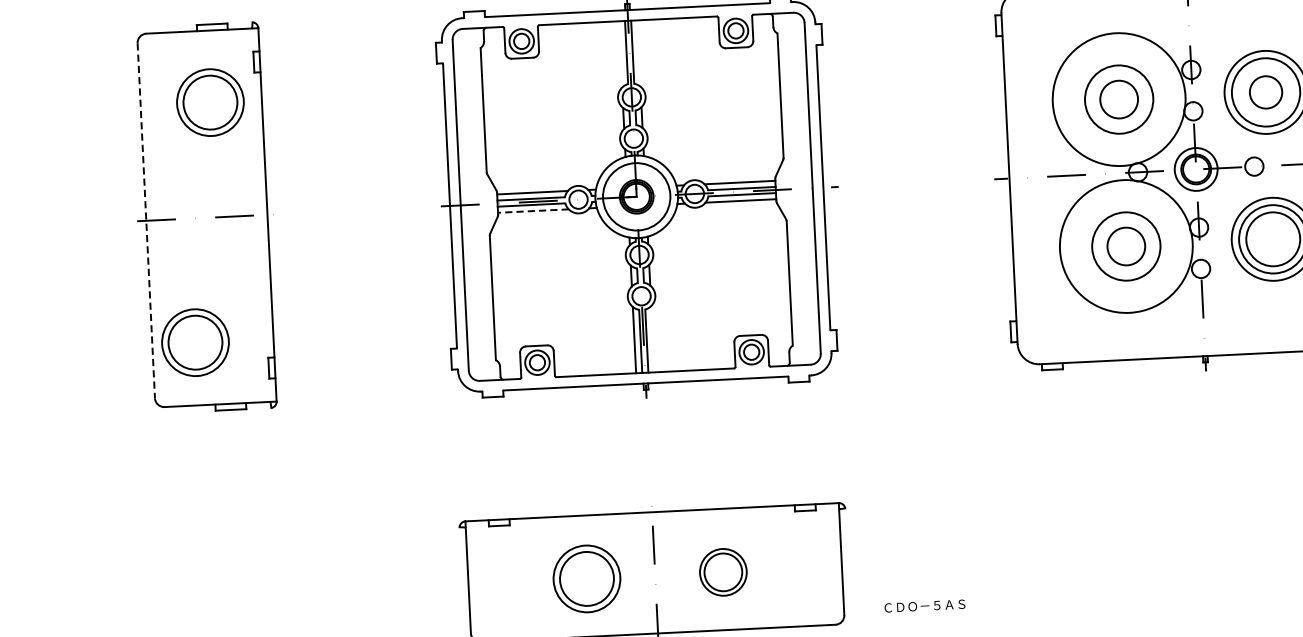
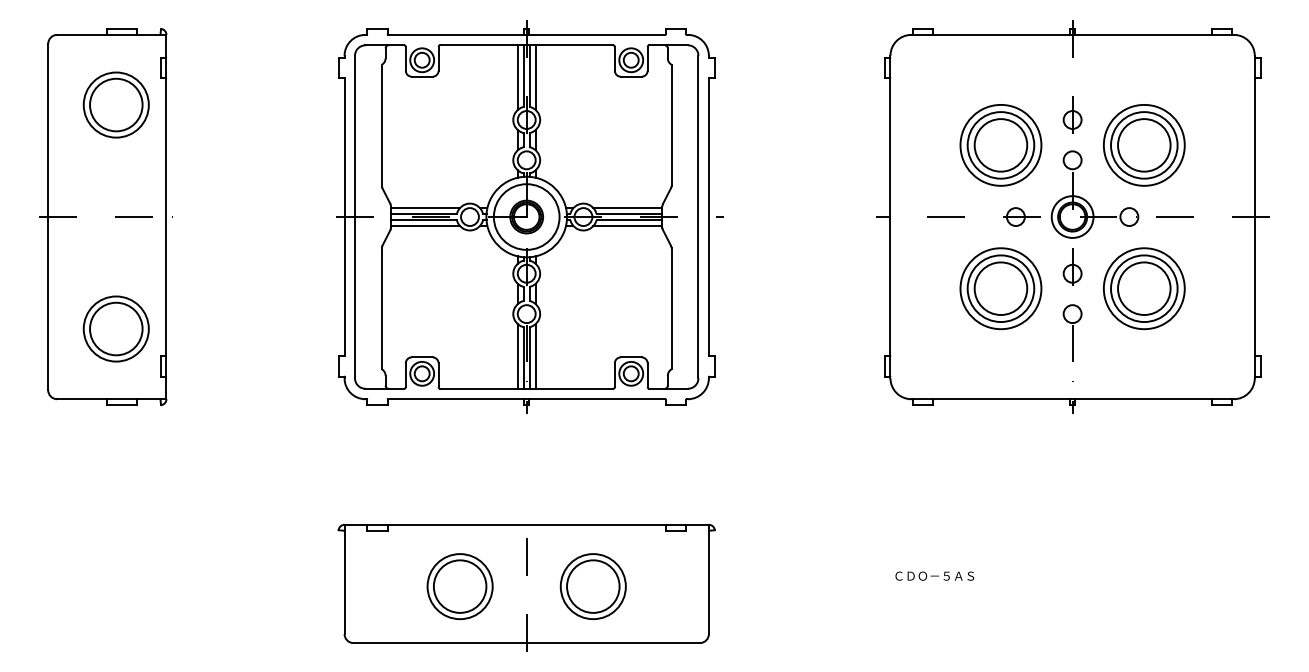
line: (638, 53) -> (535, 77), added
line: (620, 54) -> (517, 77), added
circle: (1266, 92) -> (1144, 145), size x1.67
circle: (1118, 98) -> (1000, 144), size x0.62
circle: (1118, 99) -> (1000, 145), size x1.43
line: (532, 211) -> (424, 226), dashed -> solid
line: (146, 221) -> (48, 217), dashed -> solid
circle: (1125, 246) -> (1000, 288), size x0.62
circle: (1125, 246) -> (1000, 288), size x1.43
line: (652, 339) -> (535, 356), added
part: (194, 342) -> (115, 328), moved
part: (722, 572) -> (592, 586), size x1.43
text: (924, 605) -> (934, 575), moved

